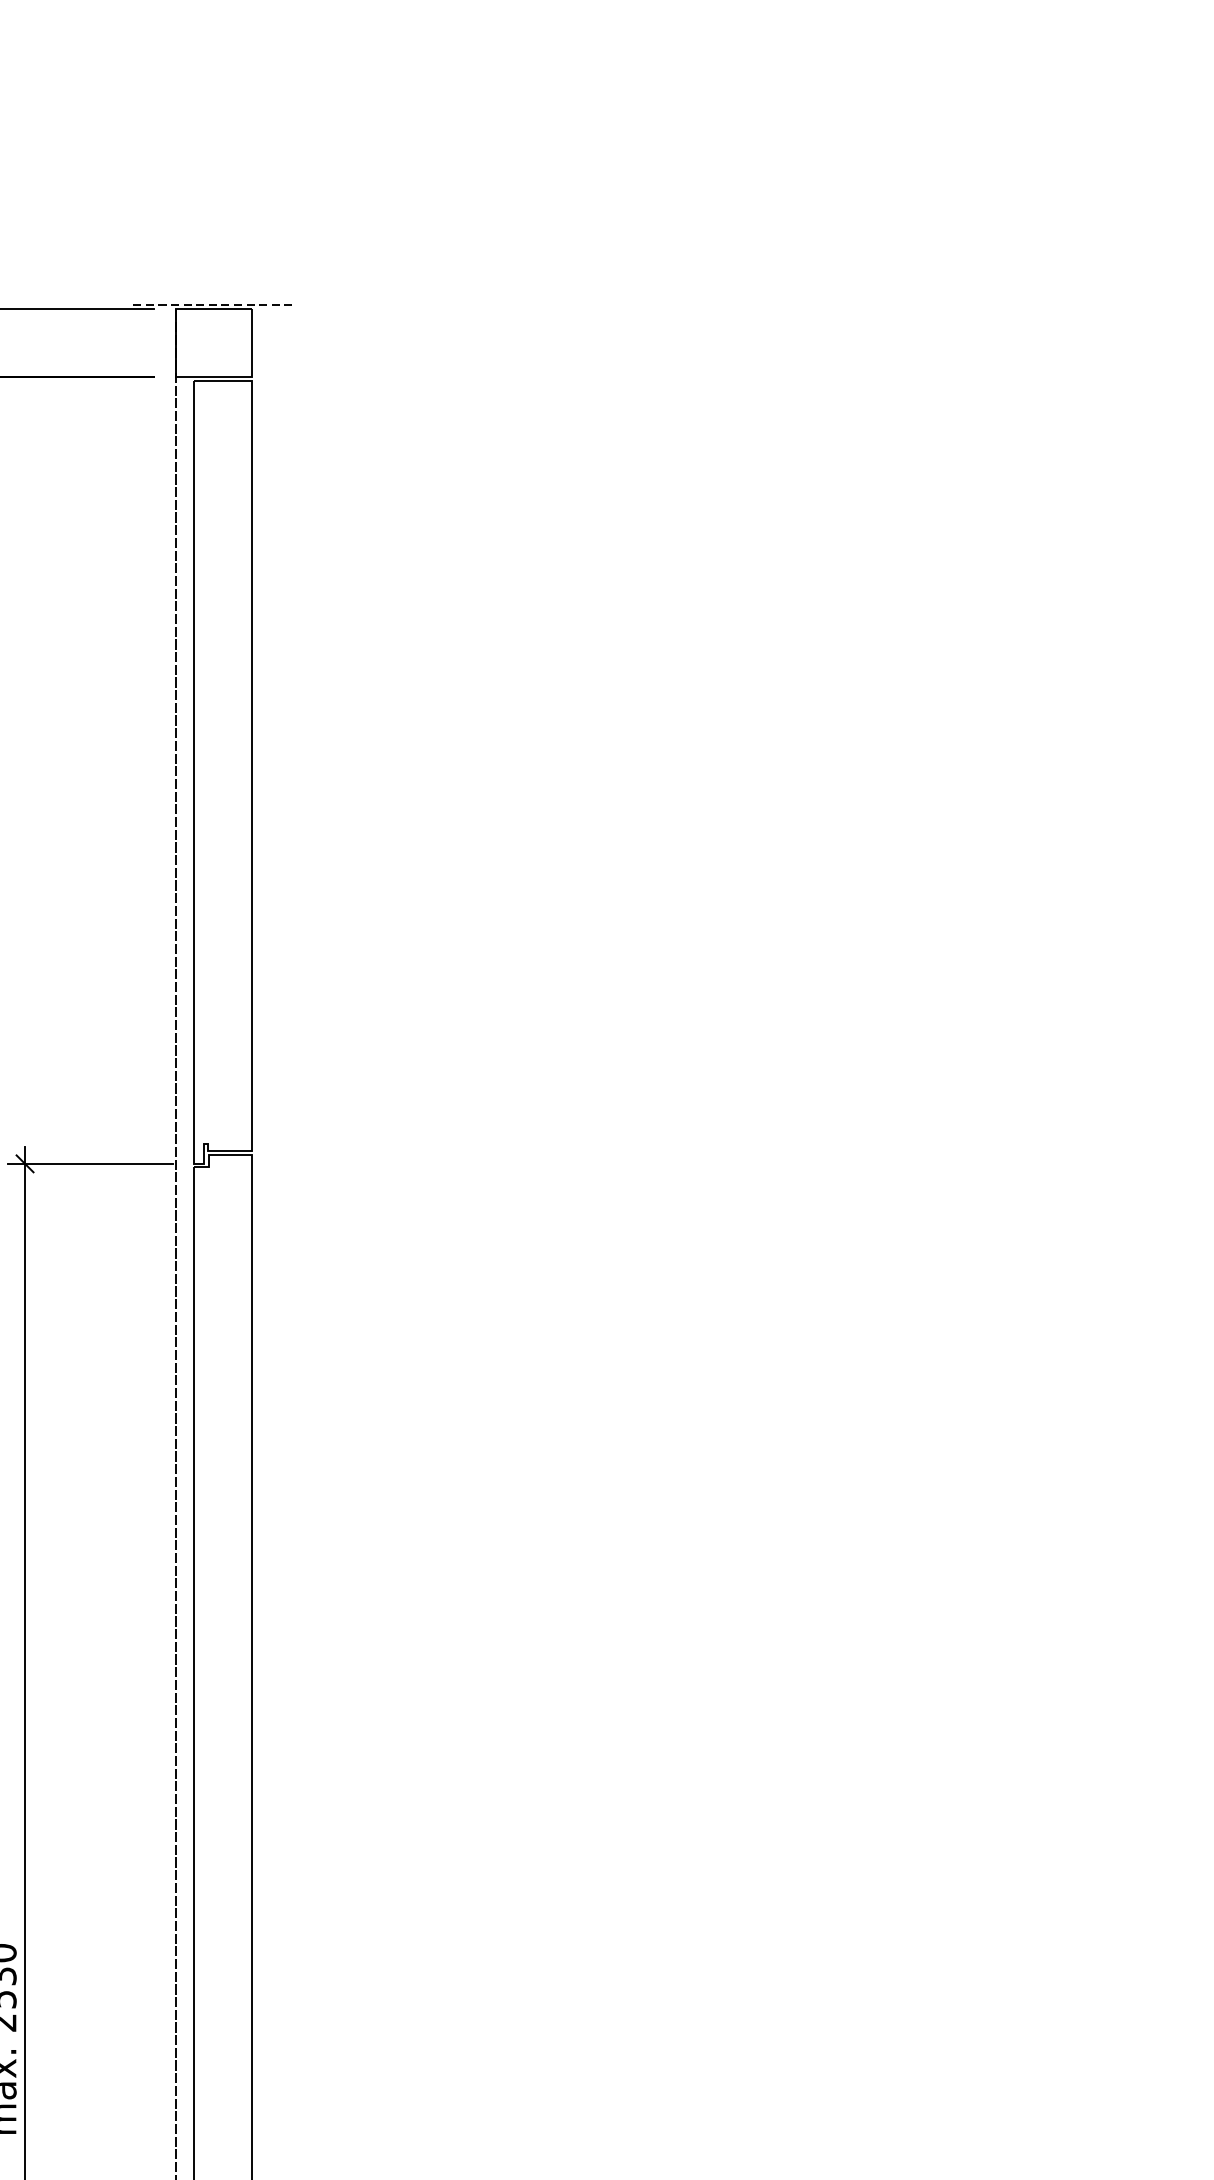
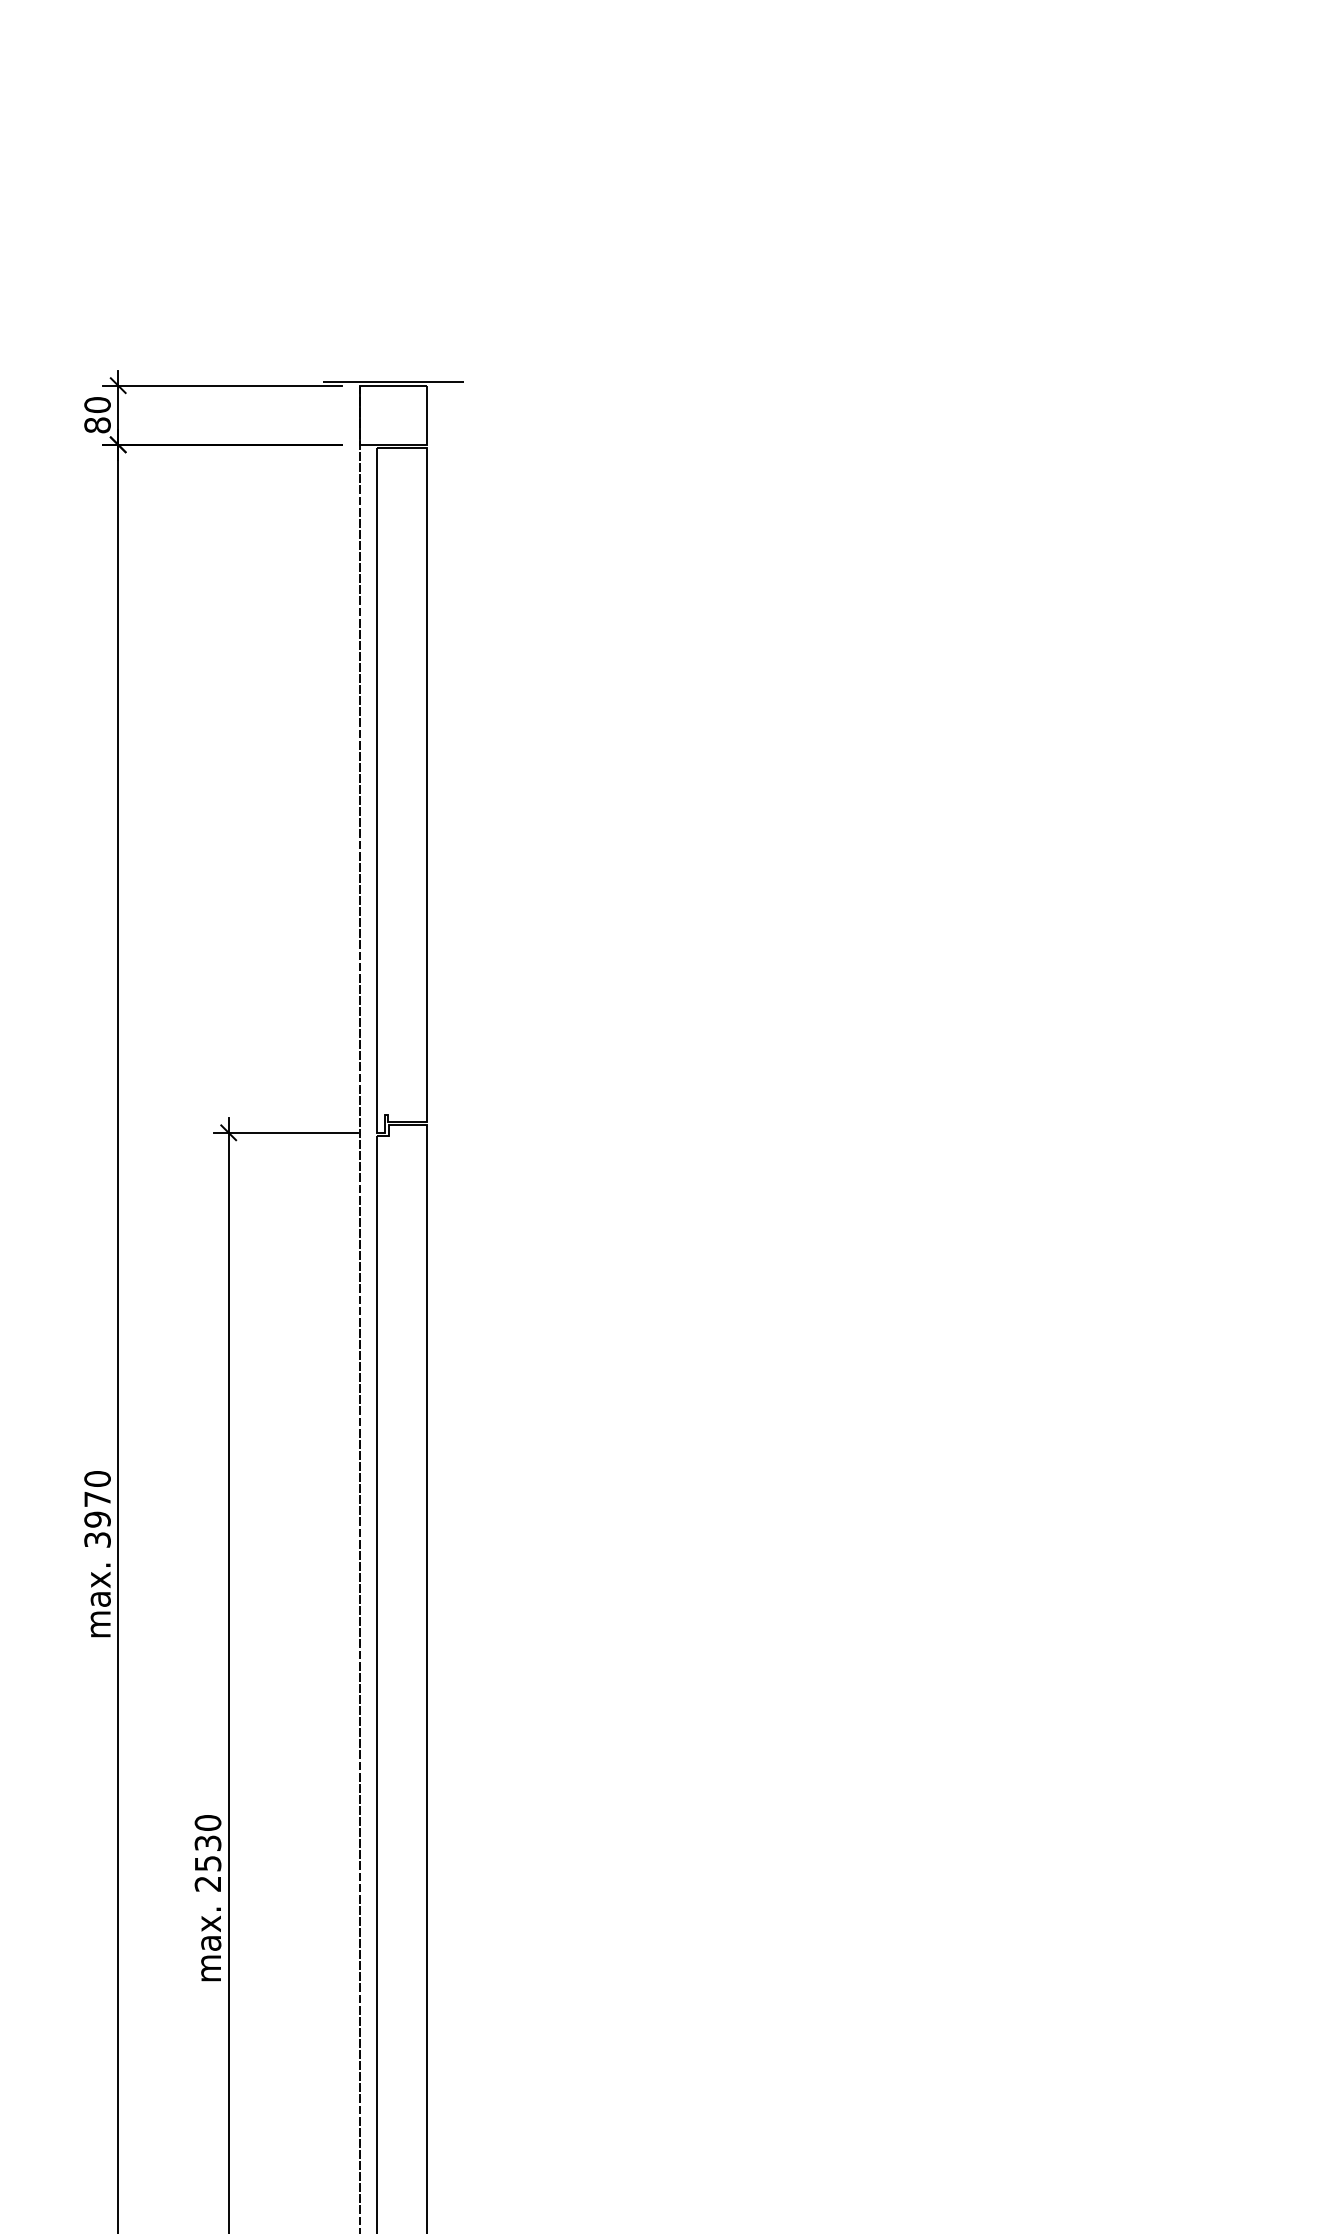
line: (214, 304) -> (394, 381), dashed -> solid

